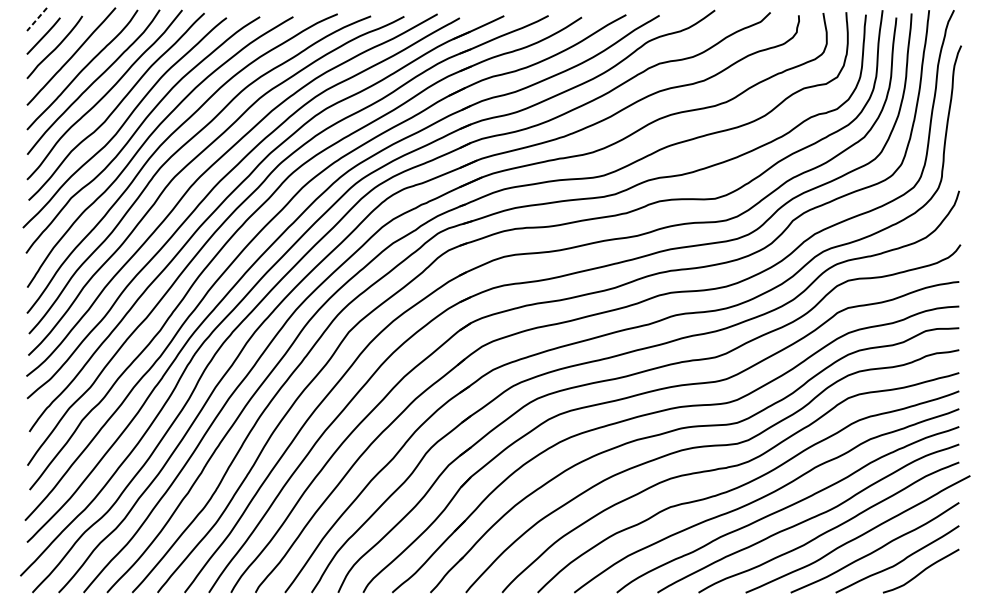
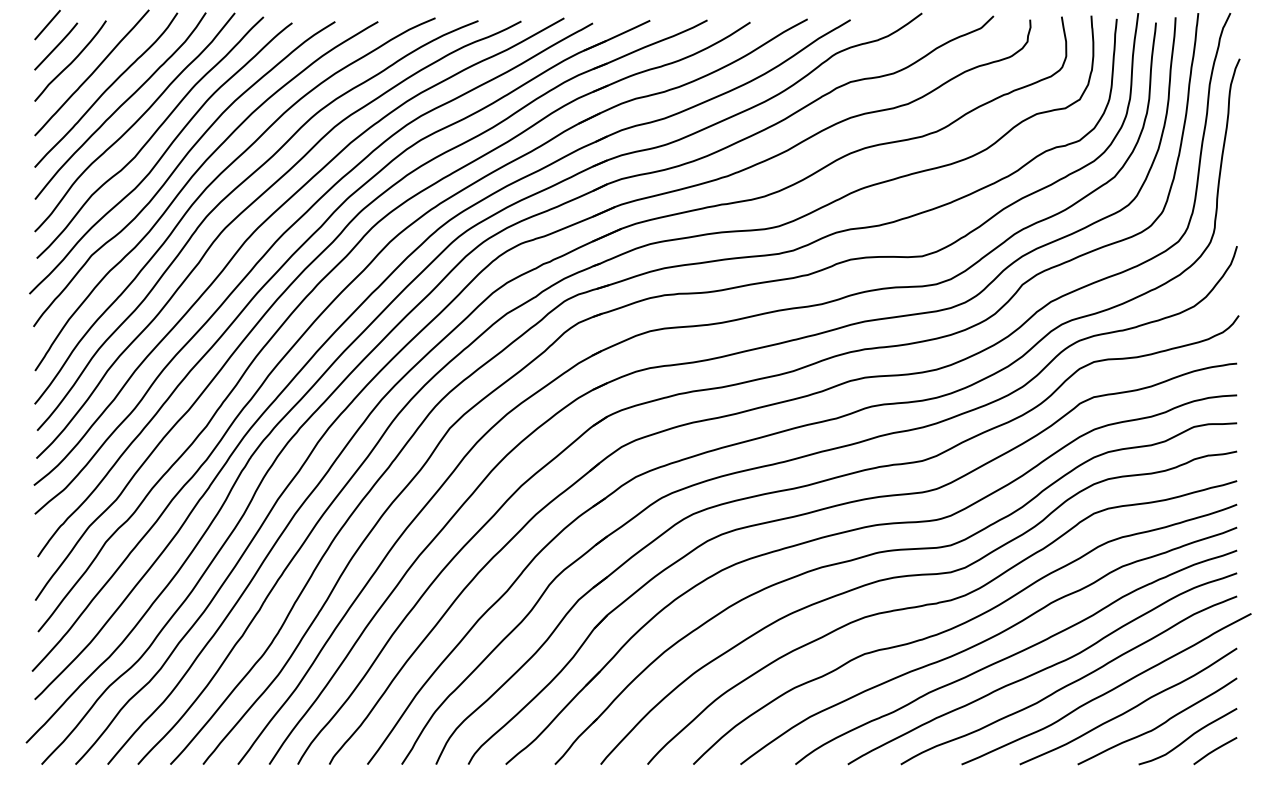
line: (36, 19) -> (47, 25), dashed -> solid
curve: (942, 581) -> (1215, 750), added

